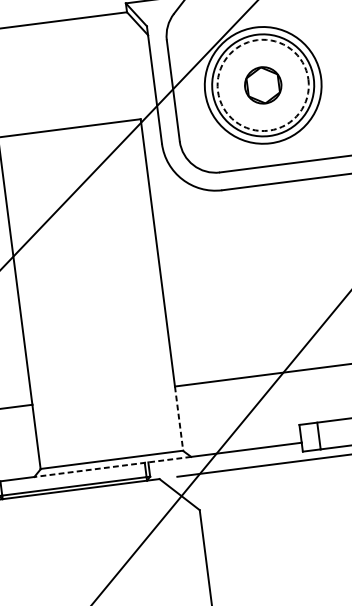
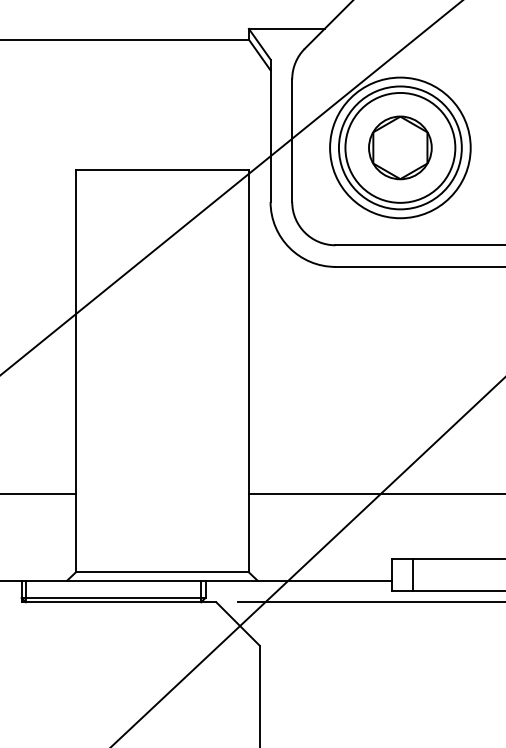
circle: (263, 85) -> (400, 147), dashed -> solid
part: (263, 85) -> (400, 147), size x1.43
line: (178, 419) -> (248, 533), dashed -> solid
line: (112, 466) -> (161, 580), dashed -> solid

